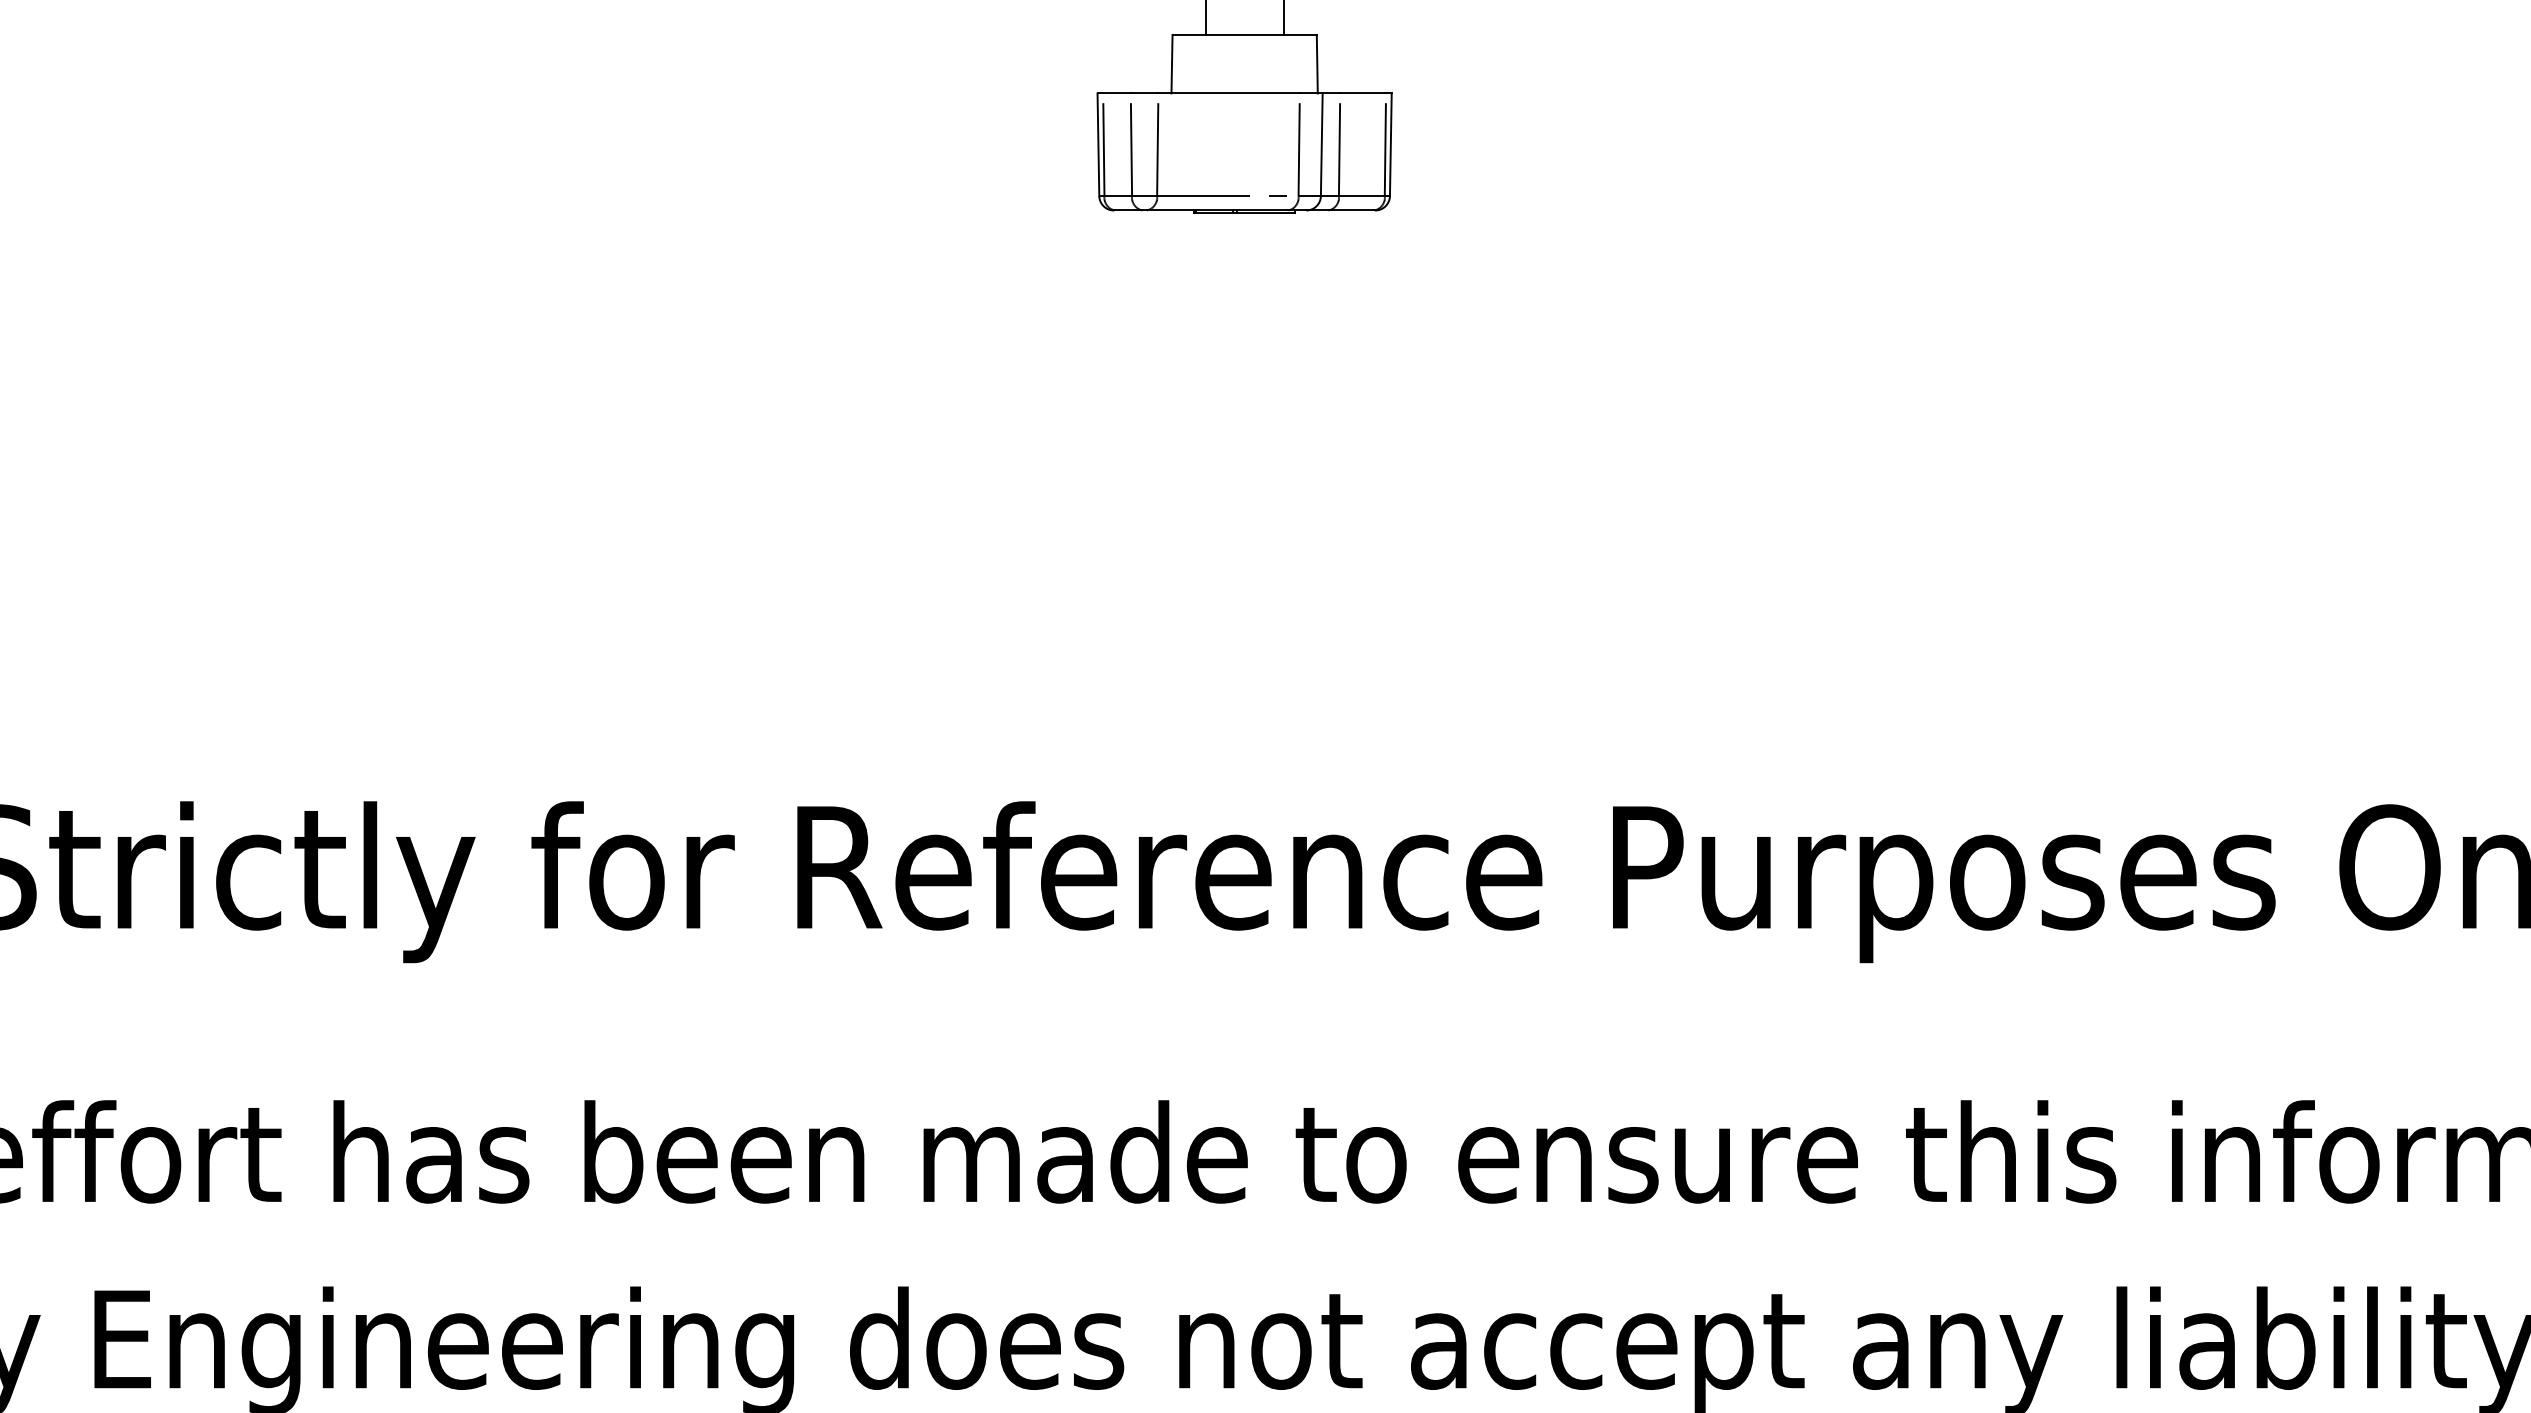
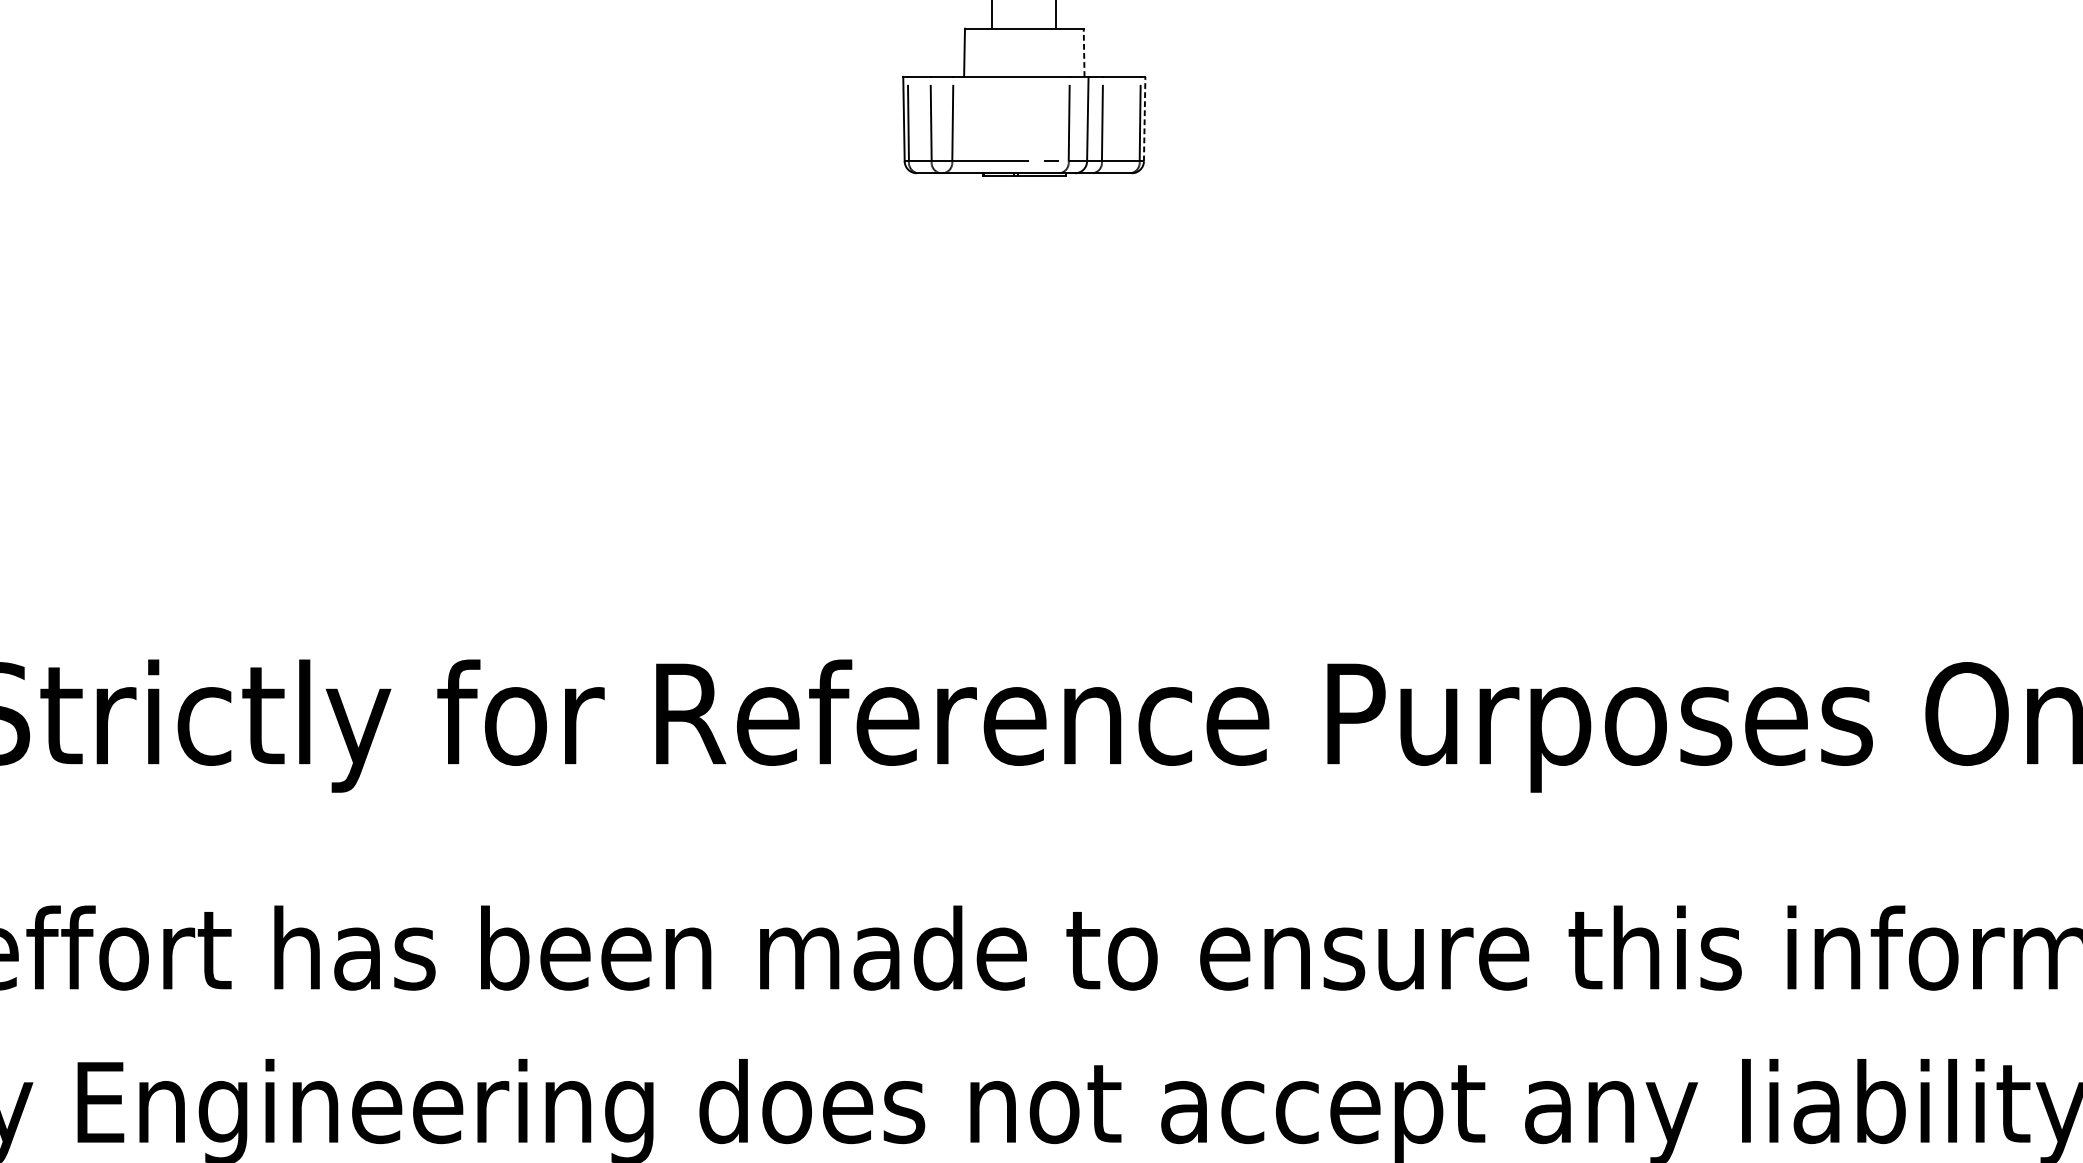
line: (1317, 63) -> (1084, 52), solid -> dashed
line: (1390, 144) -> (1144, 118), solid -> dashed

